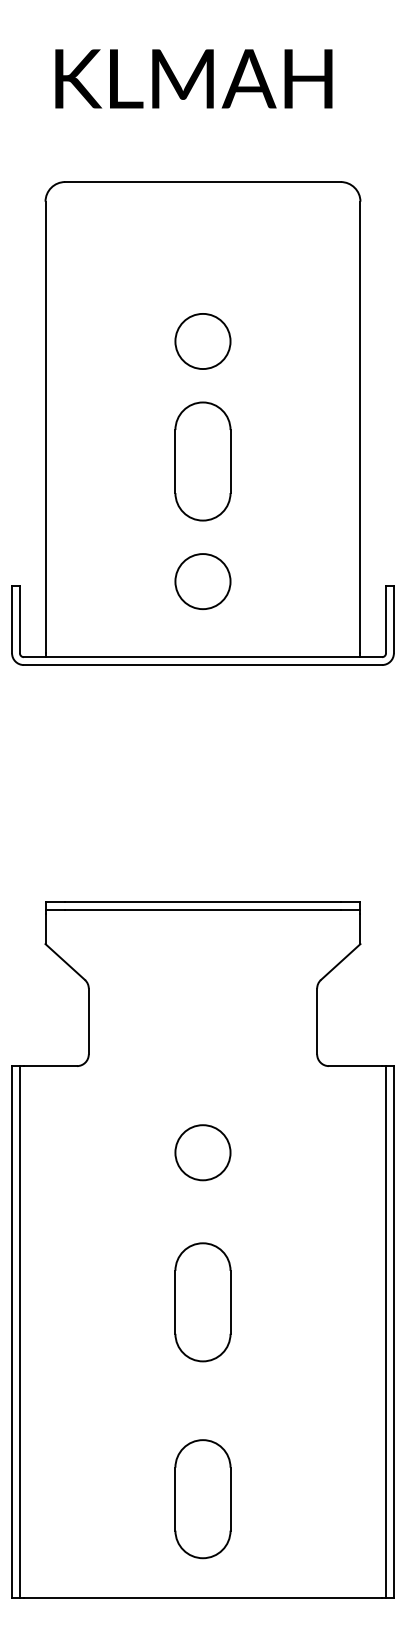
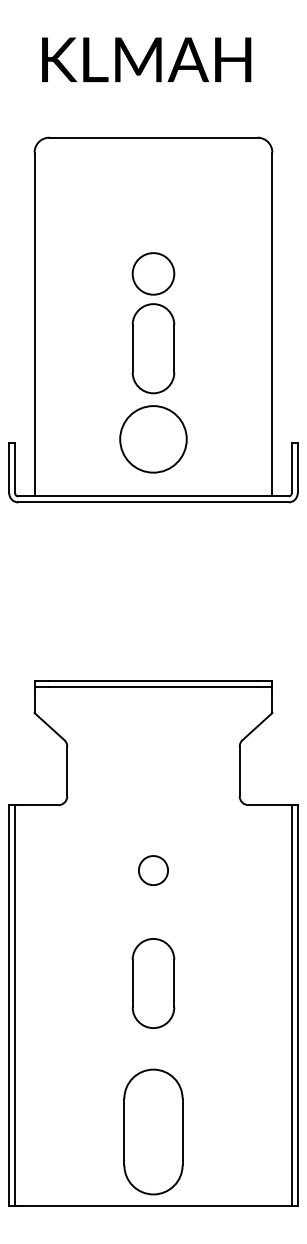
circle: (202, 341) -> (153, 273), moved
circle: (202, 581) -> (153, 439), size x1.6
circle: (202, 1152) -> (153, 870), size x0.7
part: (202, 1499) -> (153, 1132), size x1.4

